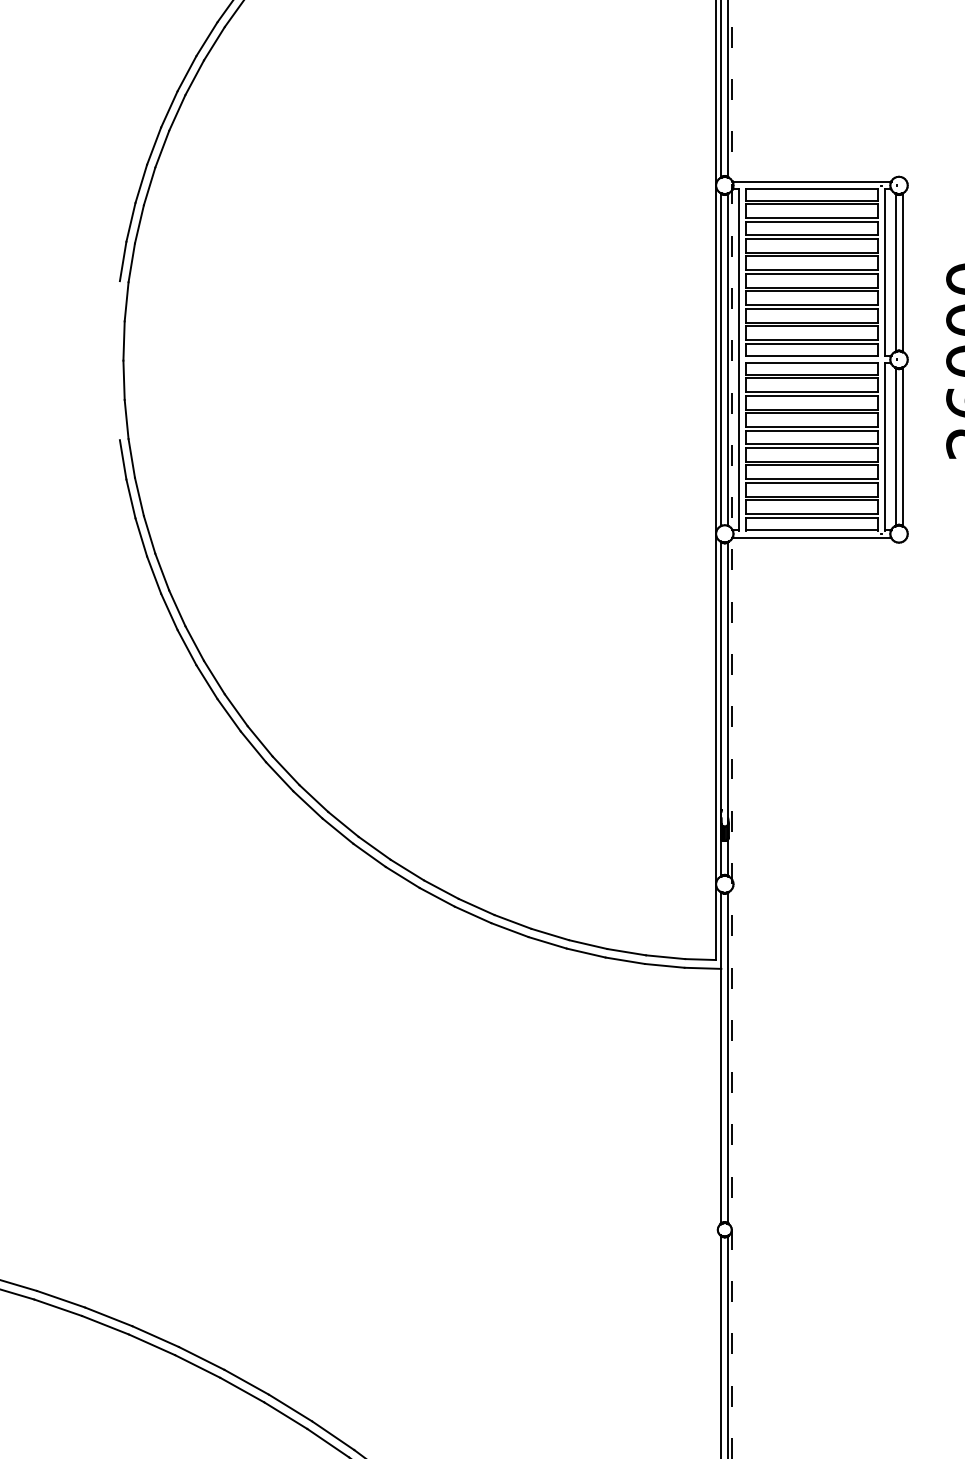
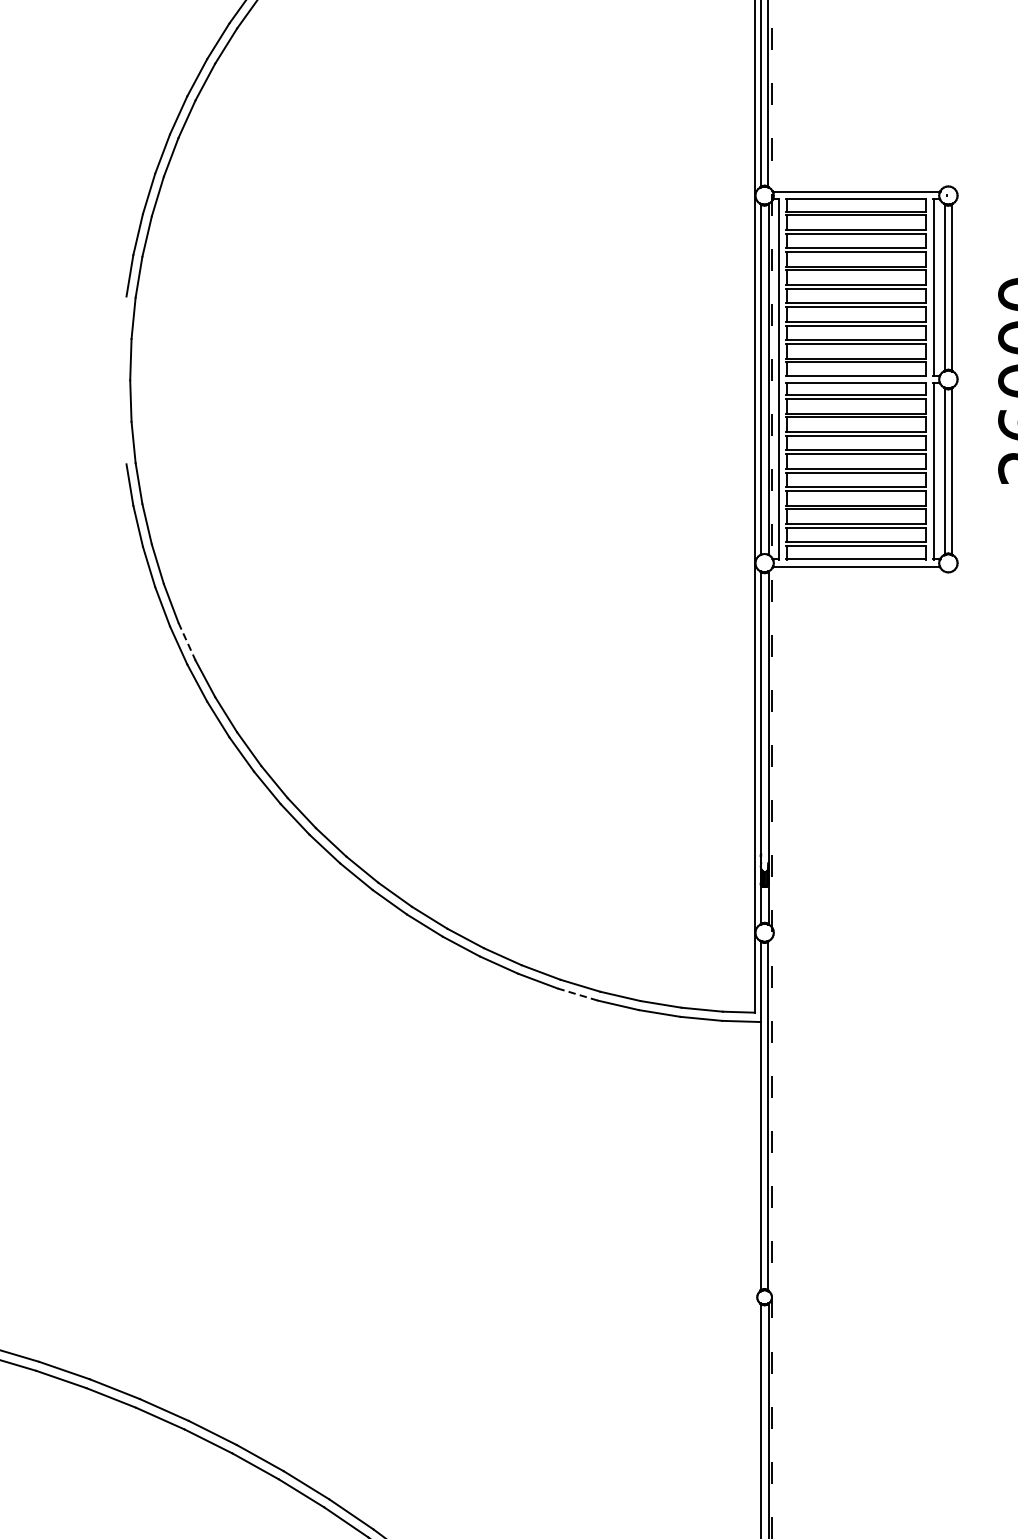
line: (177, 608) -> (187, 641), solid -> dashed
line: (547, 942) -> (577, 994), solid -> dashed

